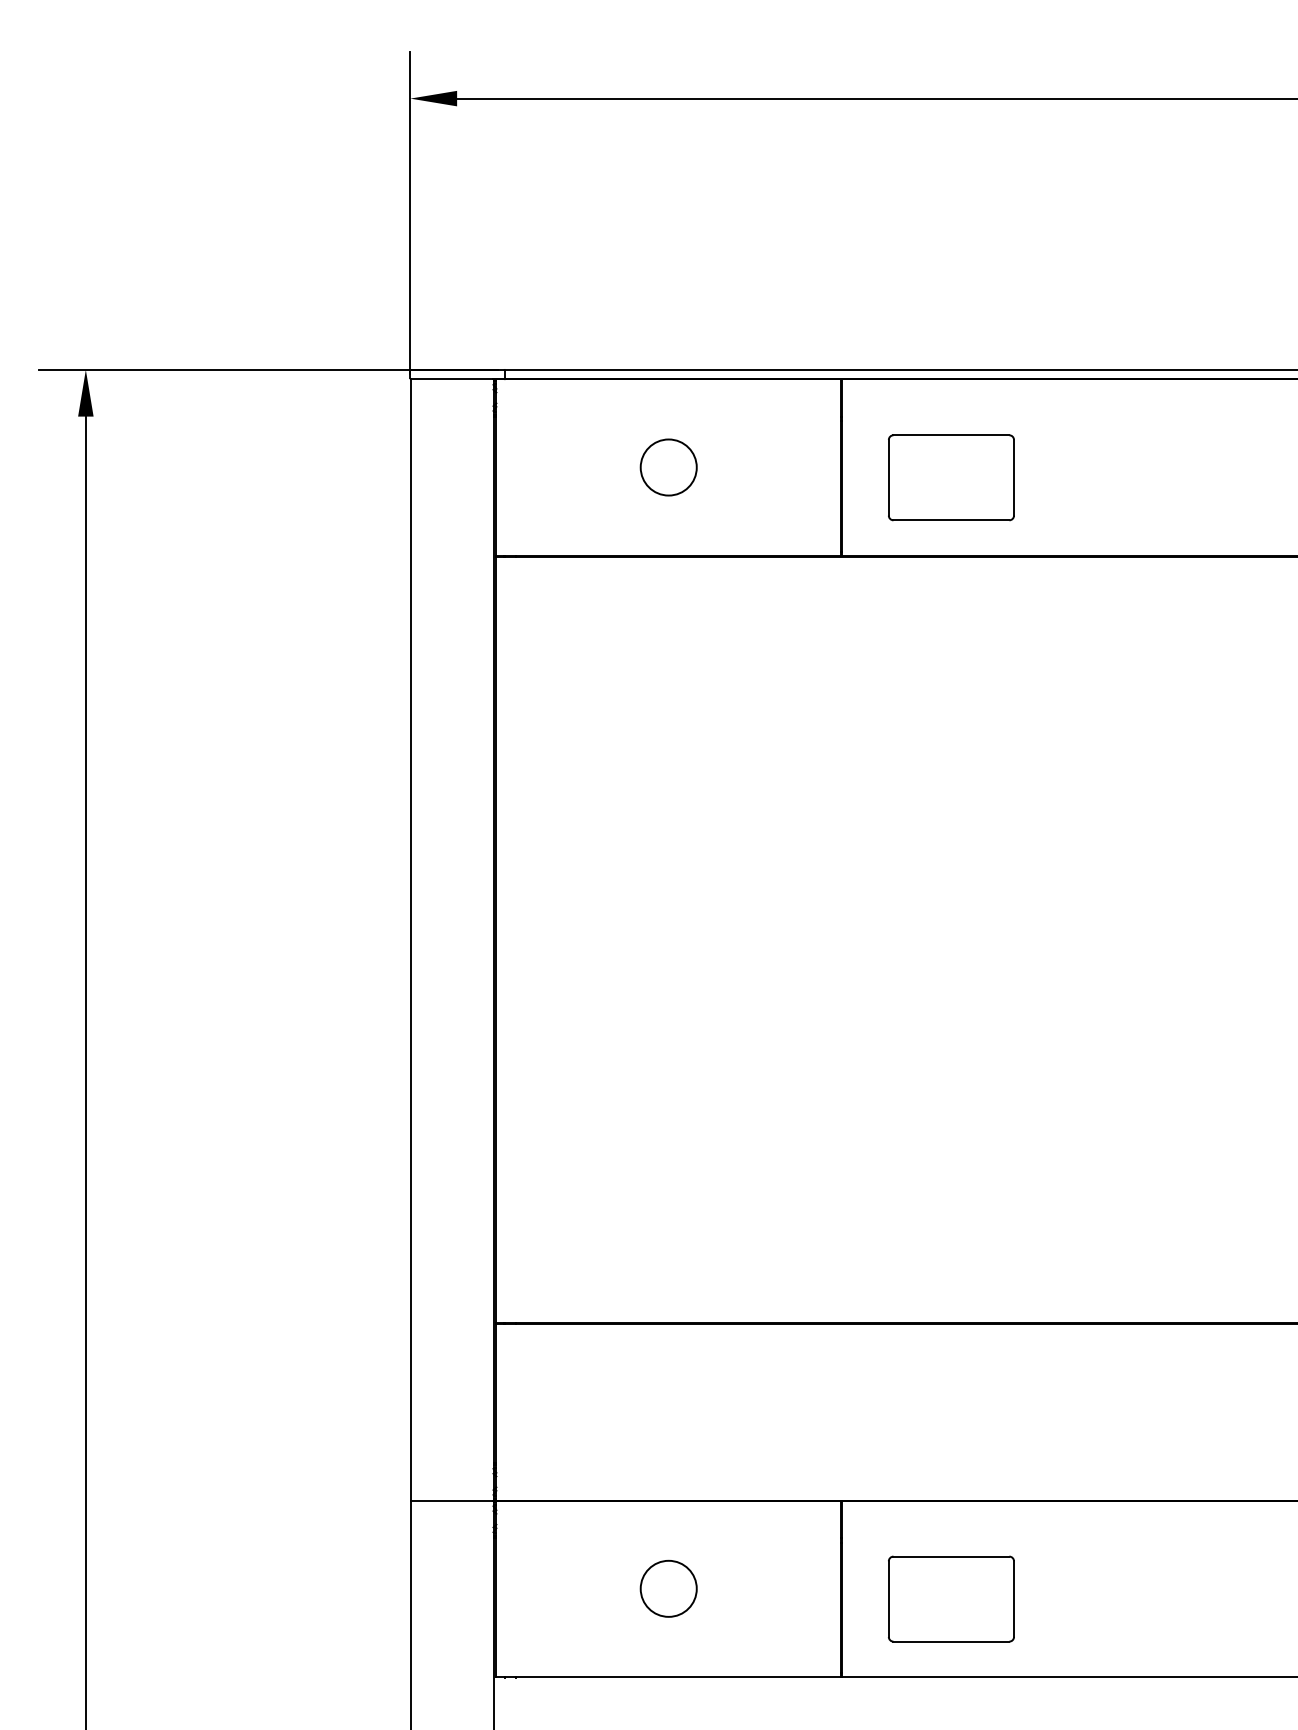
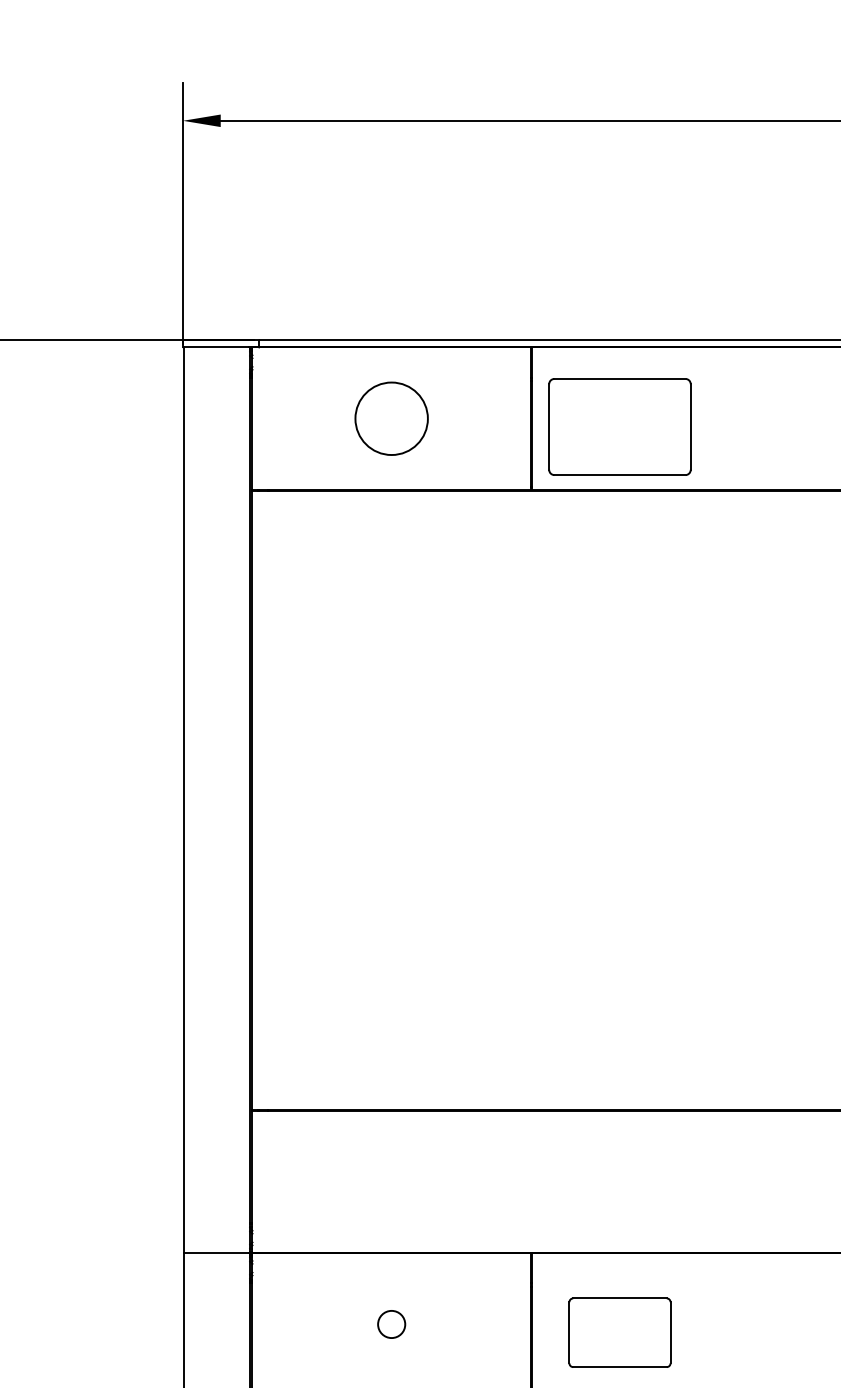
circle: (668, 467) -> (391, 418), size x1.6
part: (951, 477) -> (620, 426), size x1.4
circle: (668, 1588) -> (391, 1324), size x0.6

